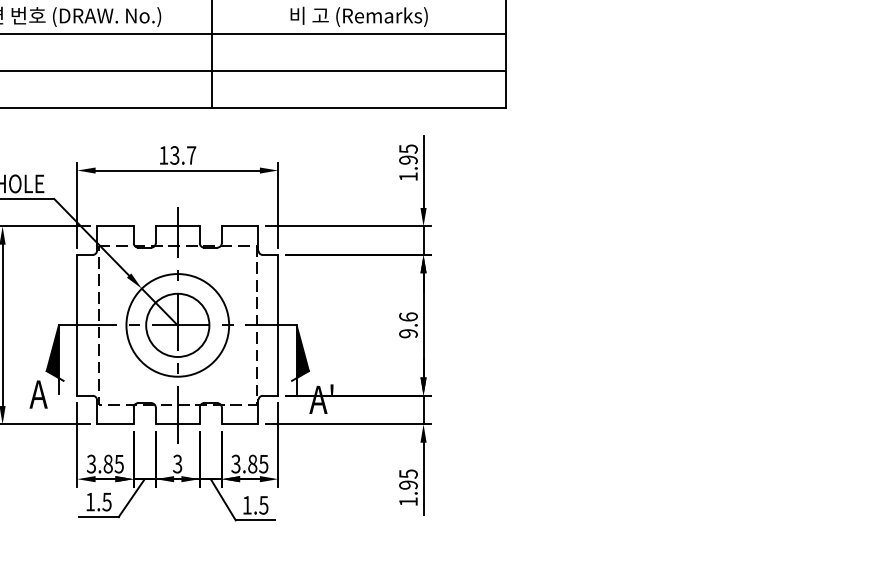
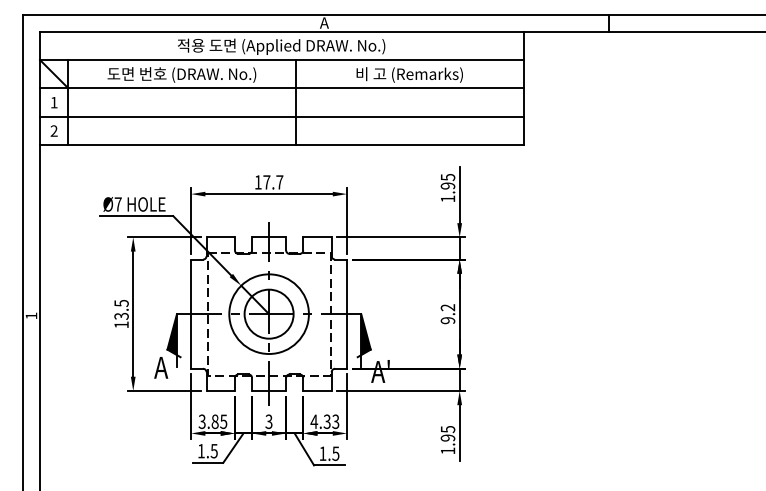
text: (174, 155) -> (266, 182), 13.7 -> 17.7
text: (407, 316) -> (447, 307), 9.6 -> 9.2
text: (249, 463) -> (324, 421), 3.85 -> 4.33

